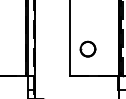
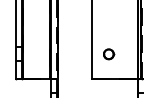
part: (87, 49) -> (108, 54), size x0.7

